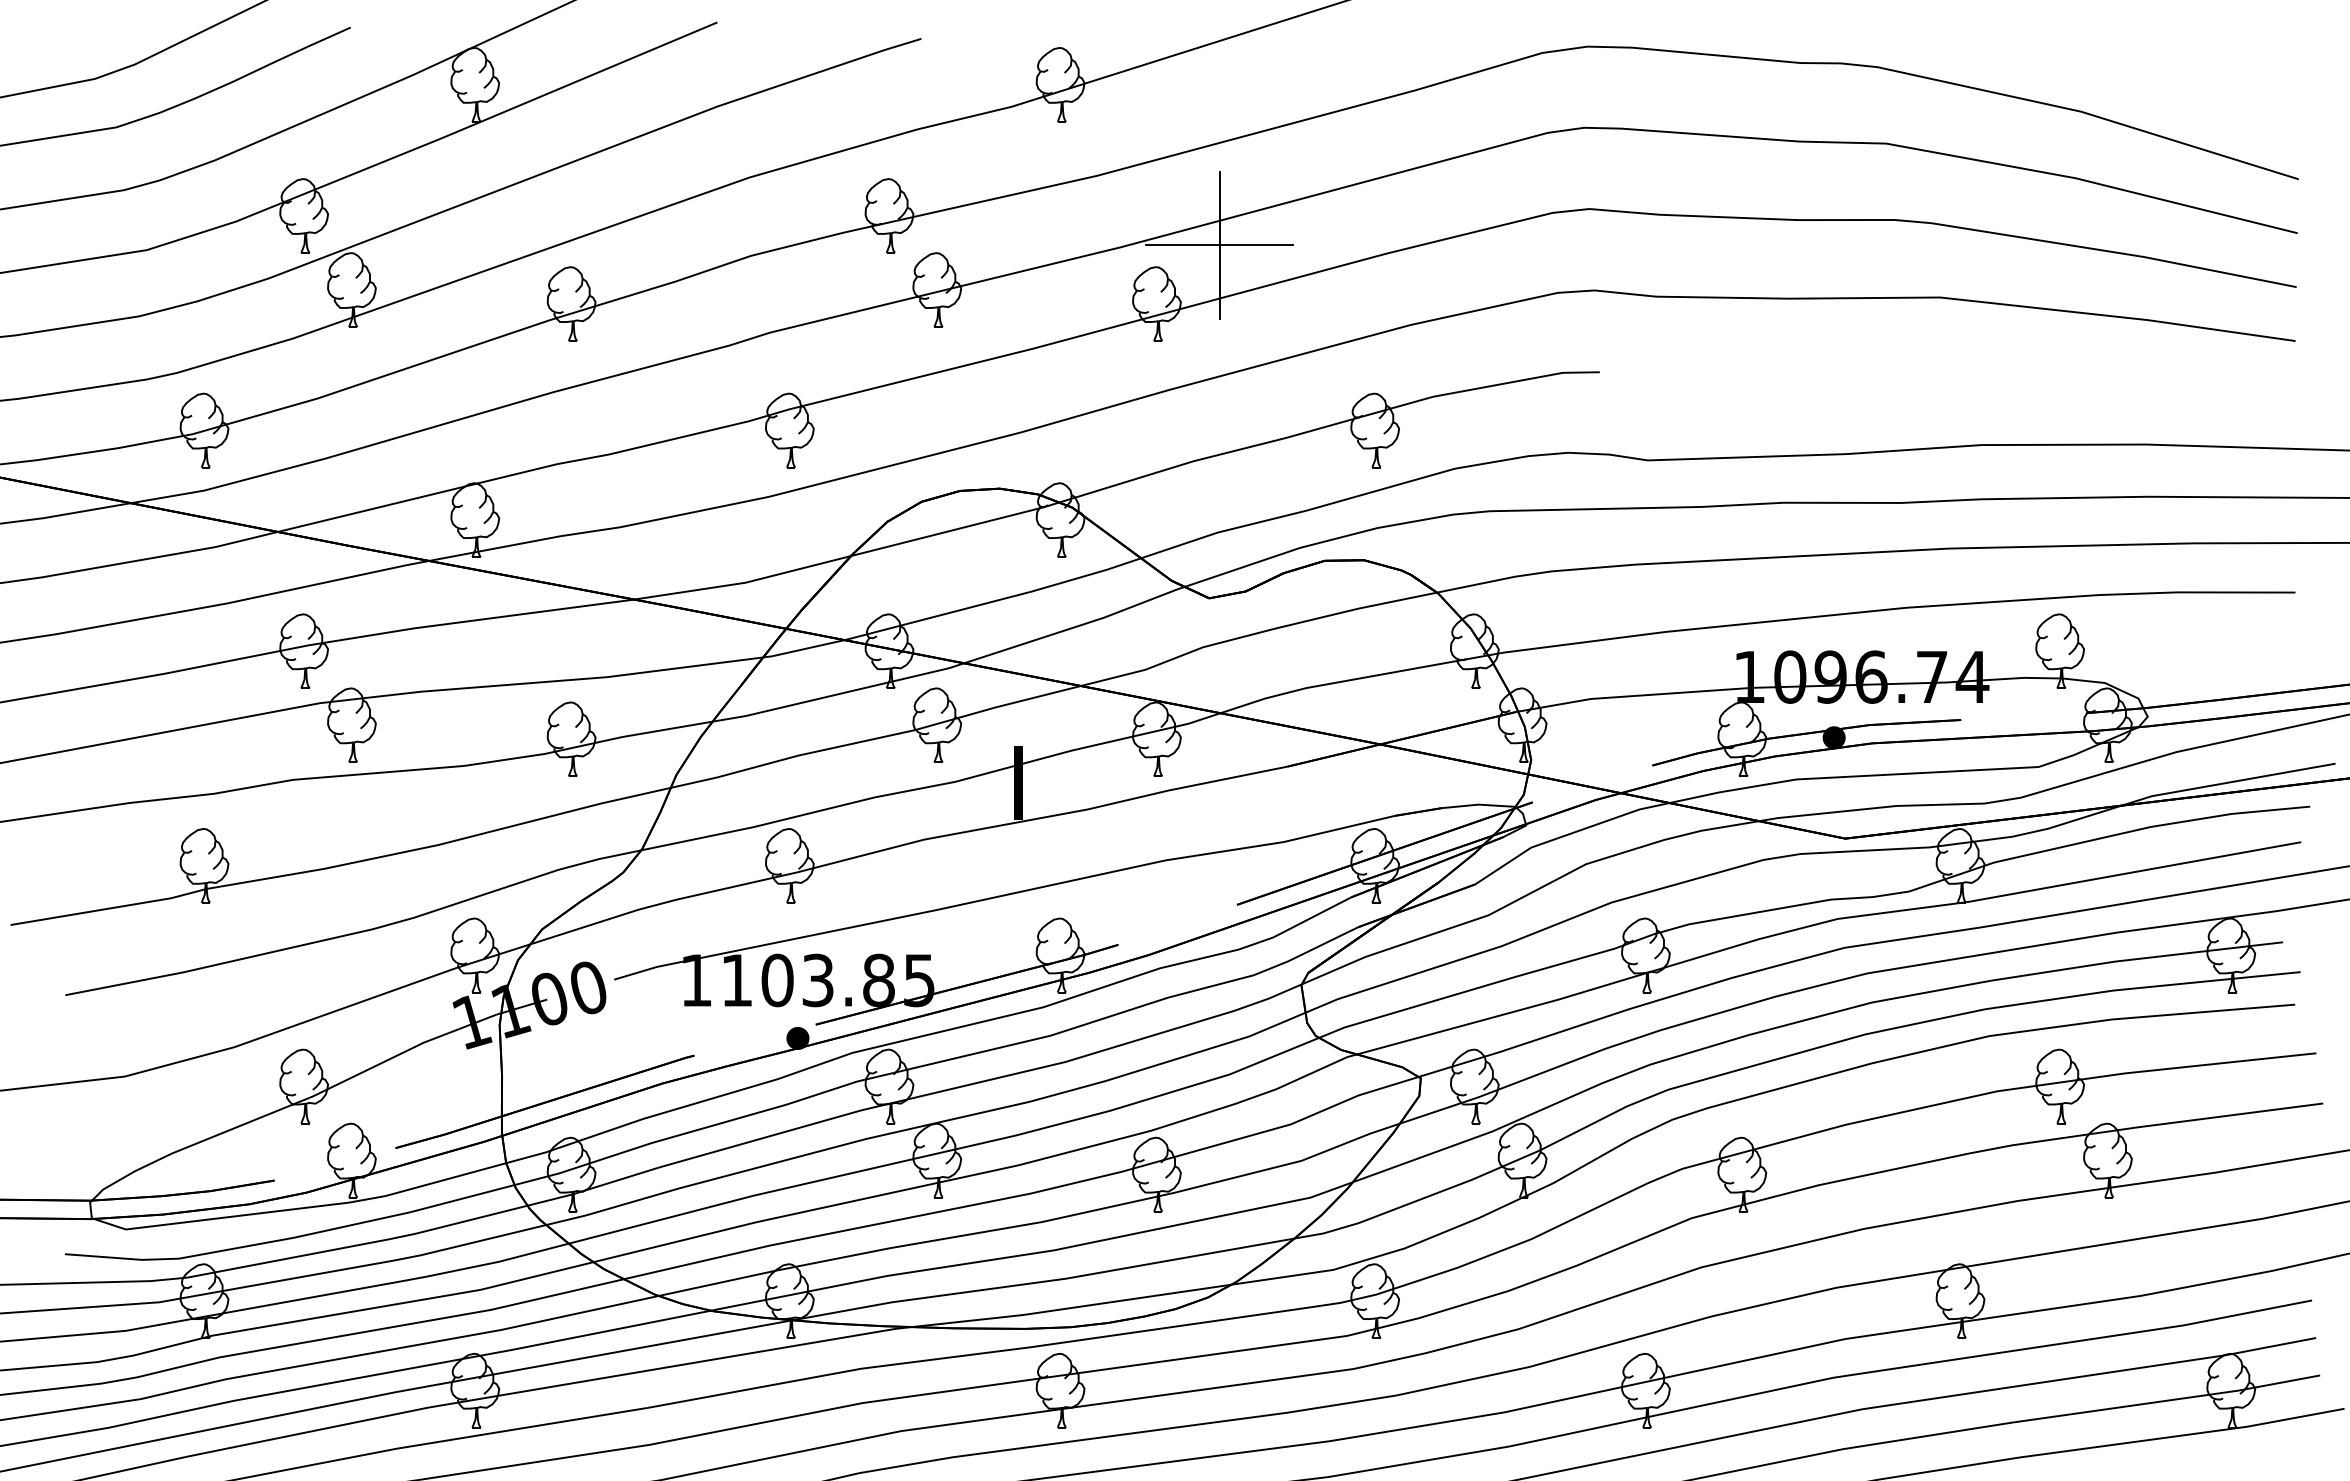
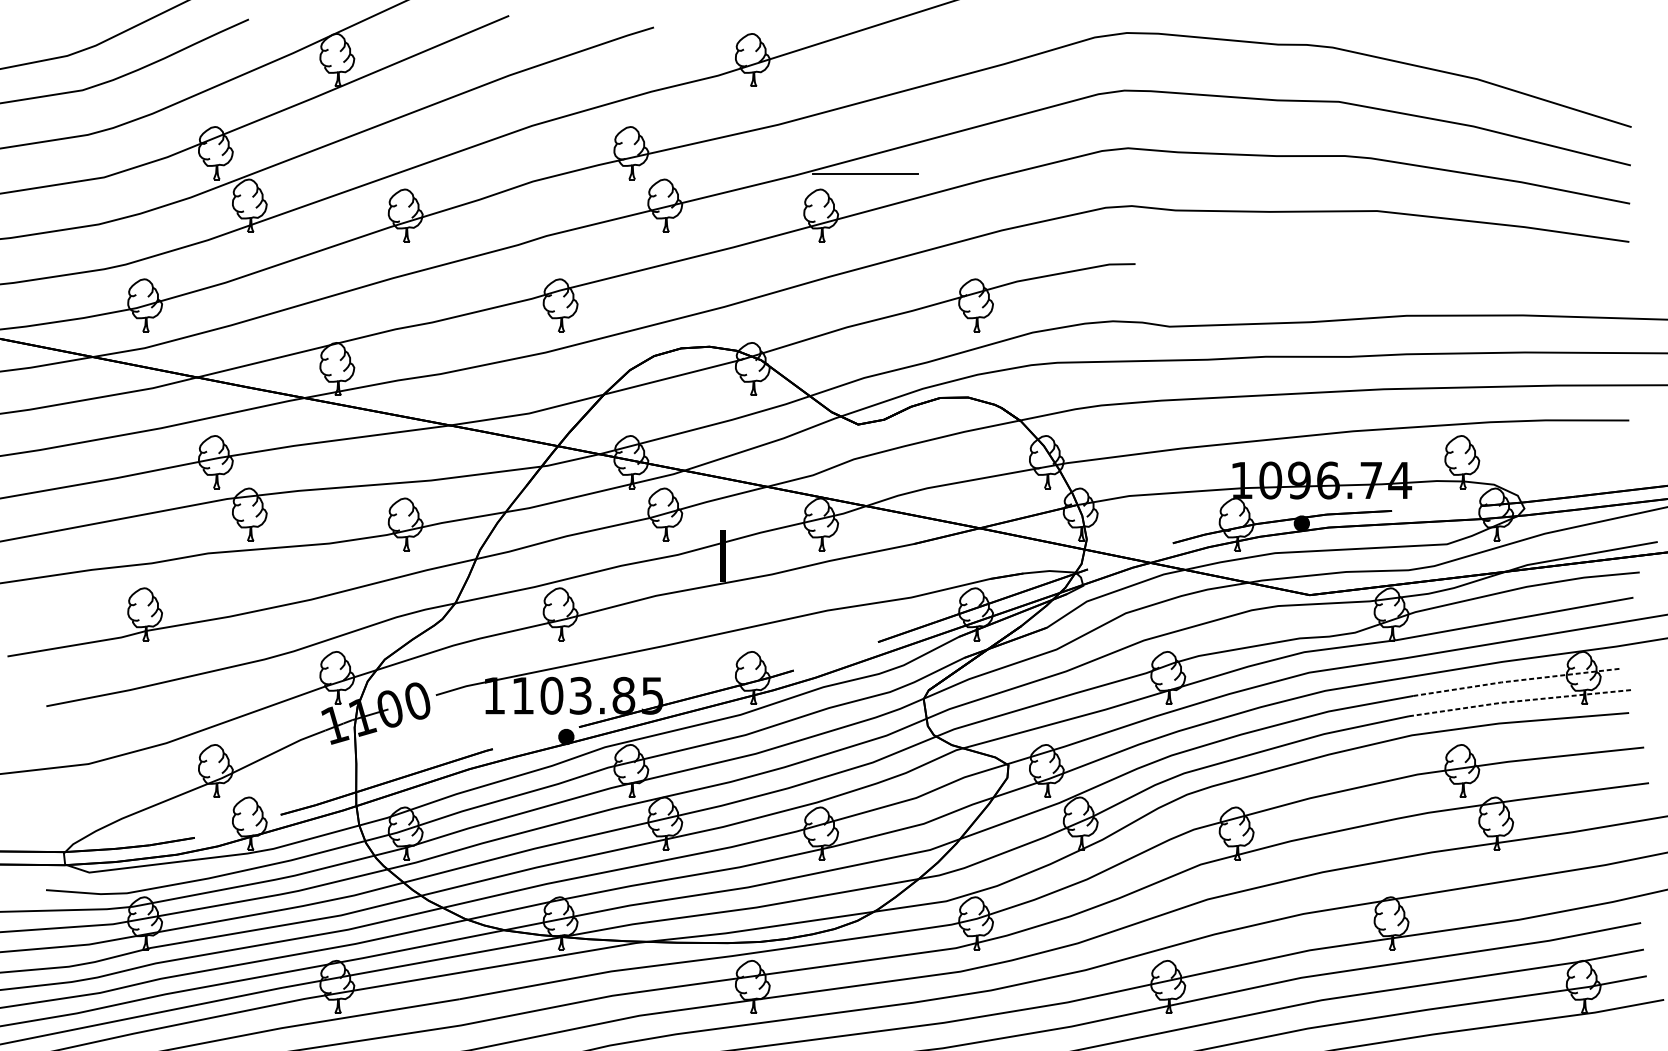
line: (1219, 245) -> (865, 174), removed
line: (2136, 959) -> (1516, 680), solid -> dashed
line: (2142, 987) -> (1520, 700), solid -> dashed

